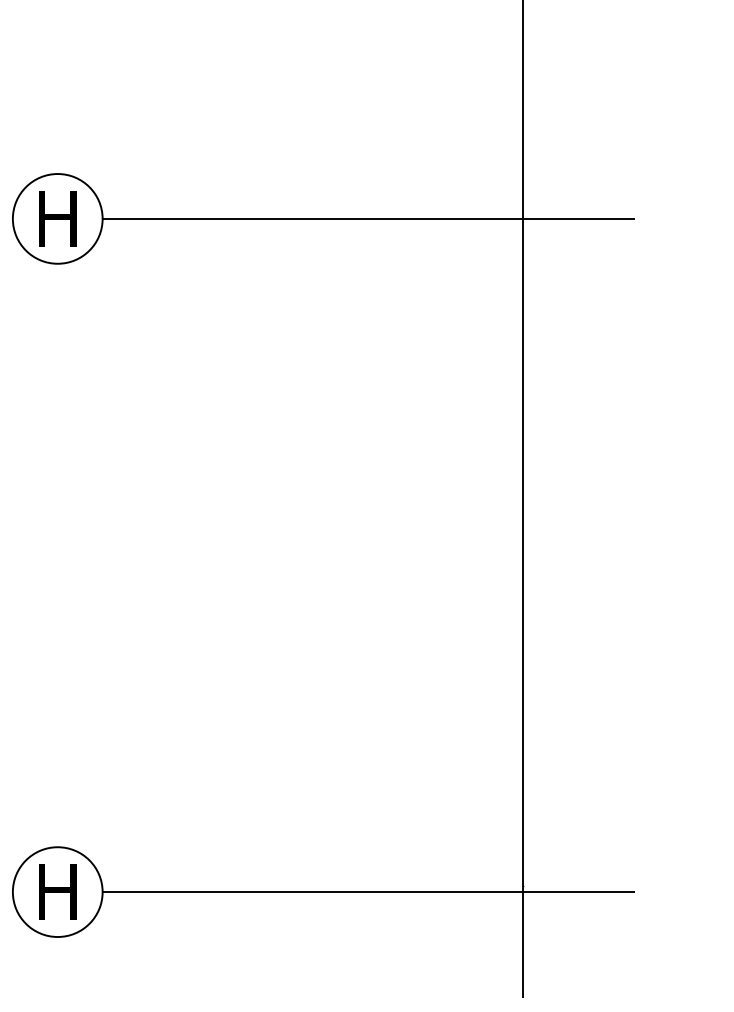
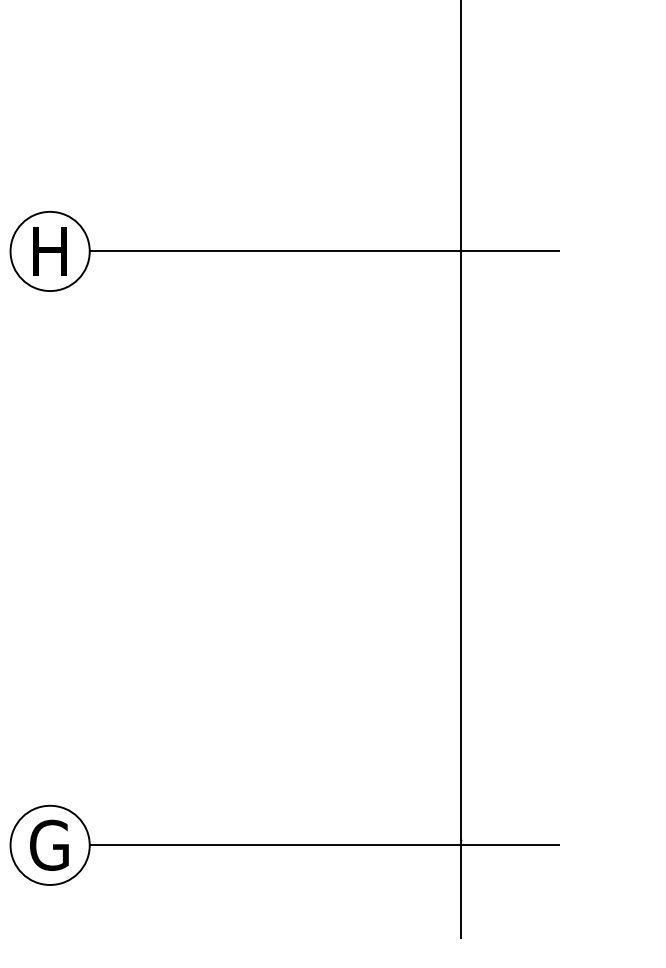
text: (57, 891) -> (49, 844), H -> G

